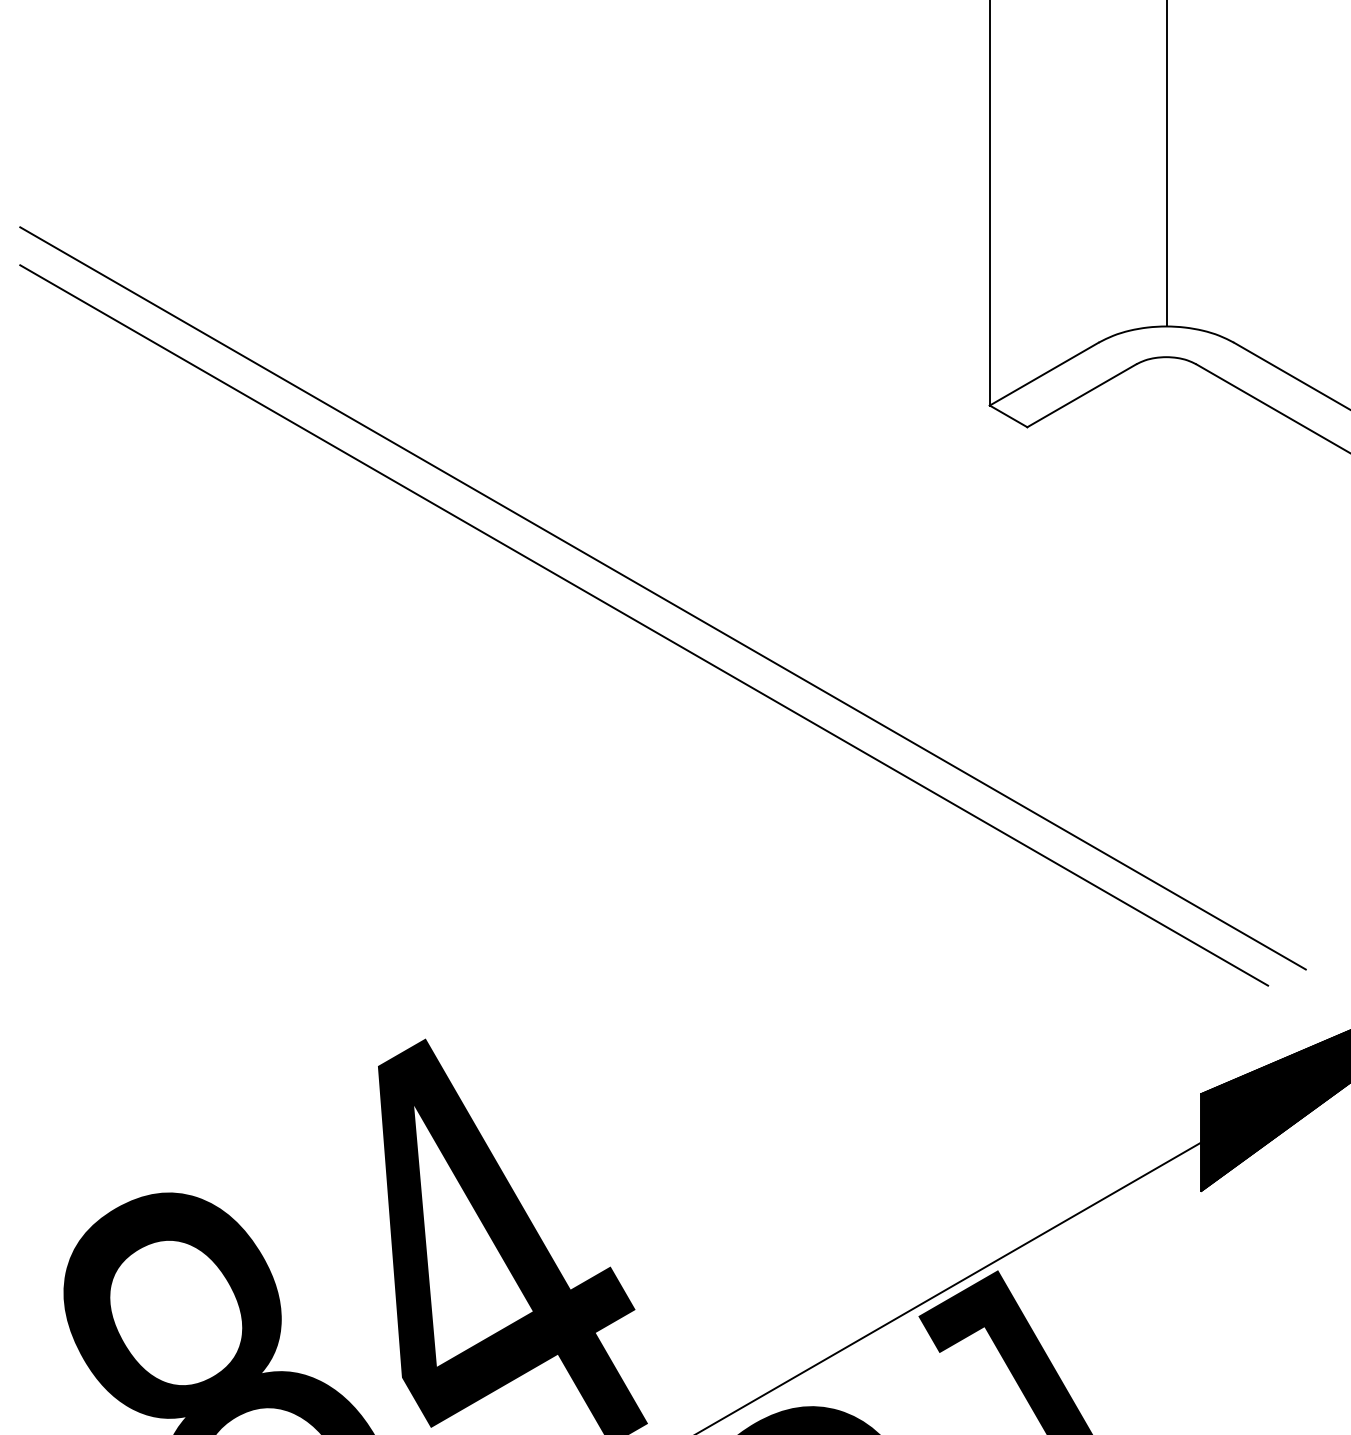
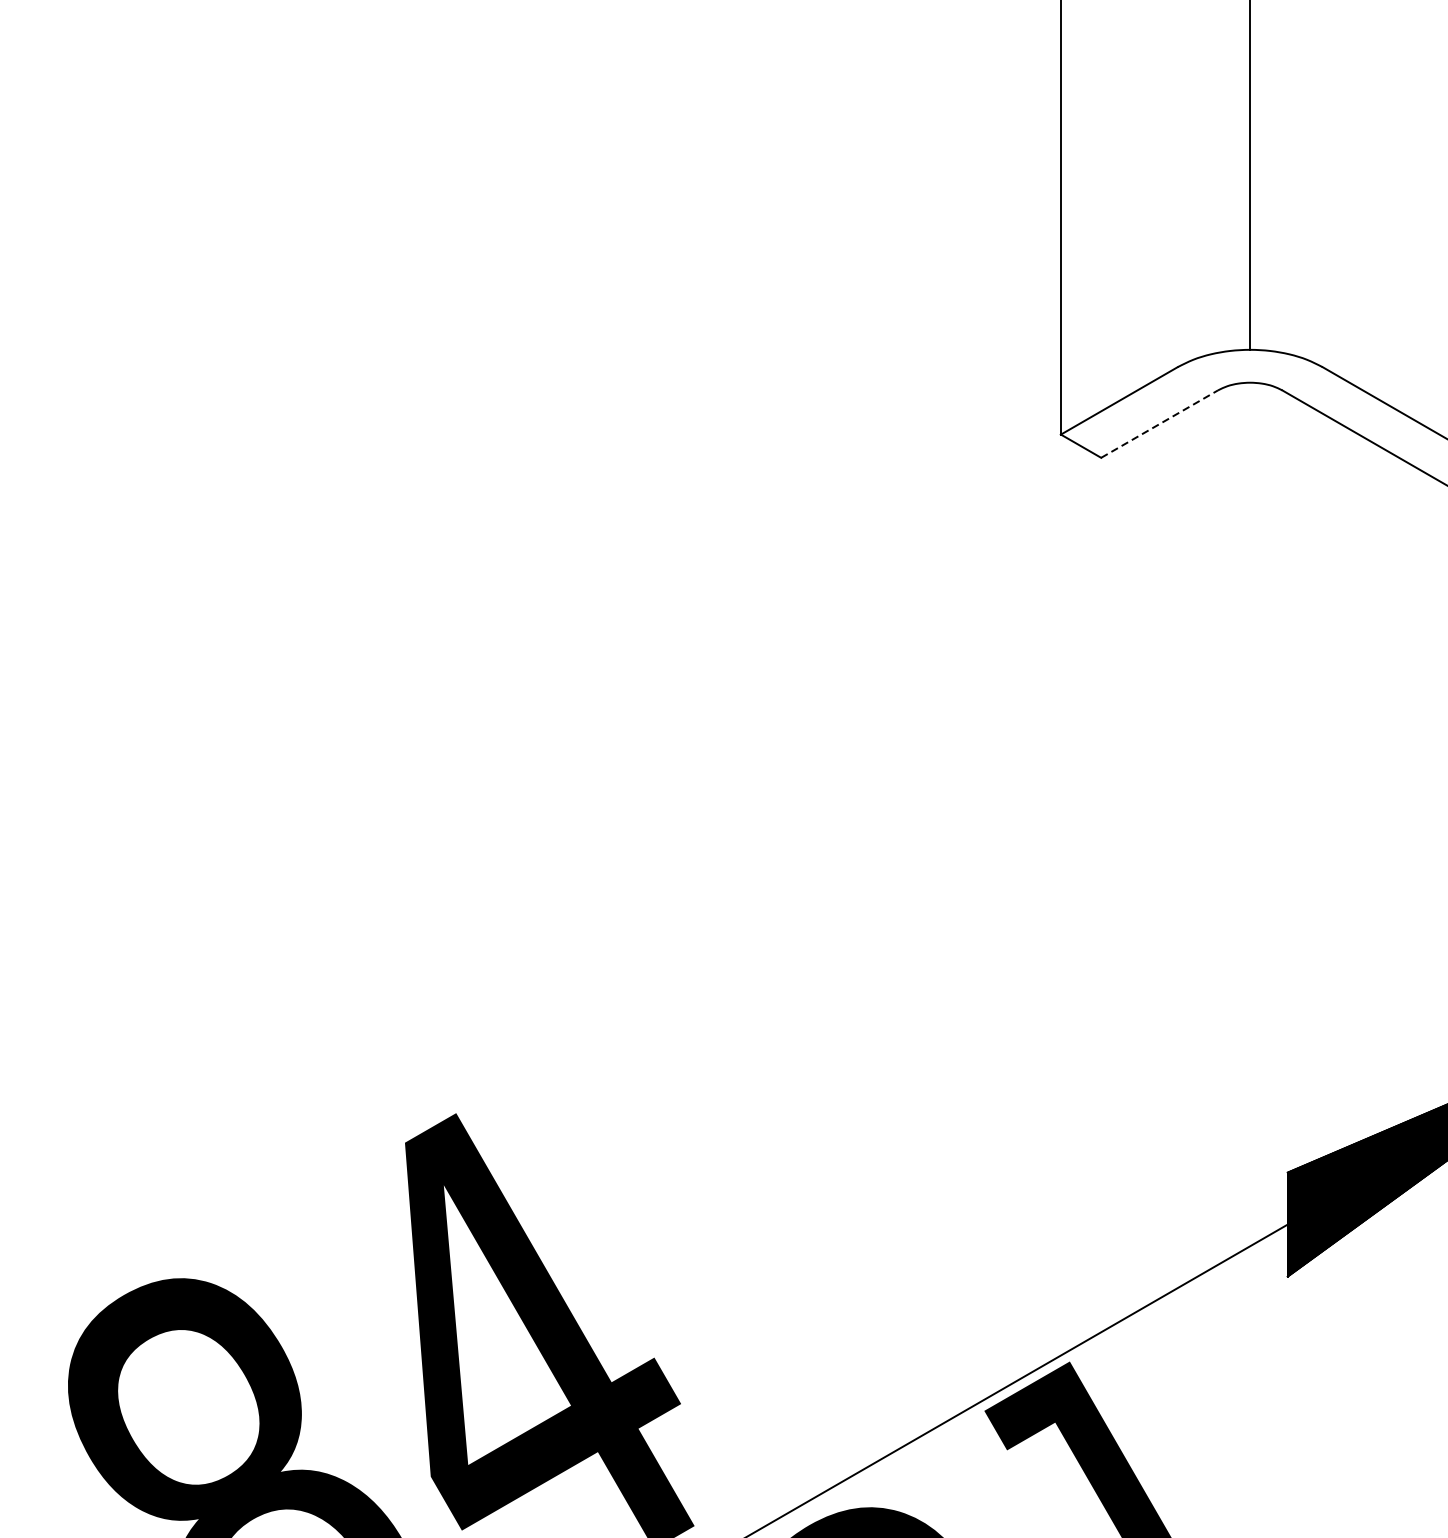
line: (1081, 395) -> (1159, 423), solid -> dashed
line: (662, 598) -> (710, 641), removed
line: (644, 625) -> (690, 670), removed

